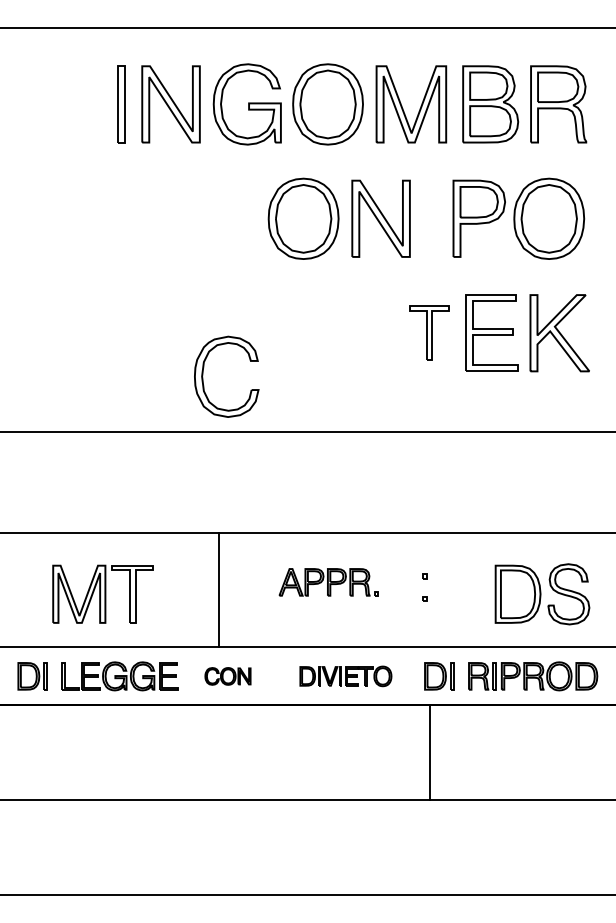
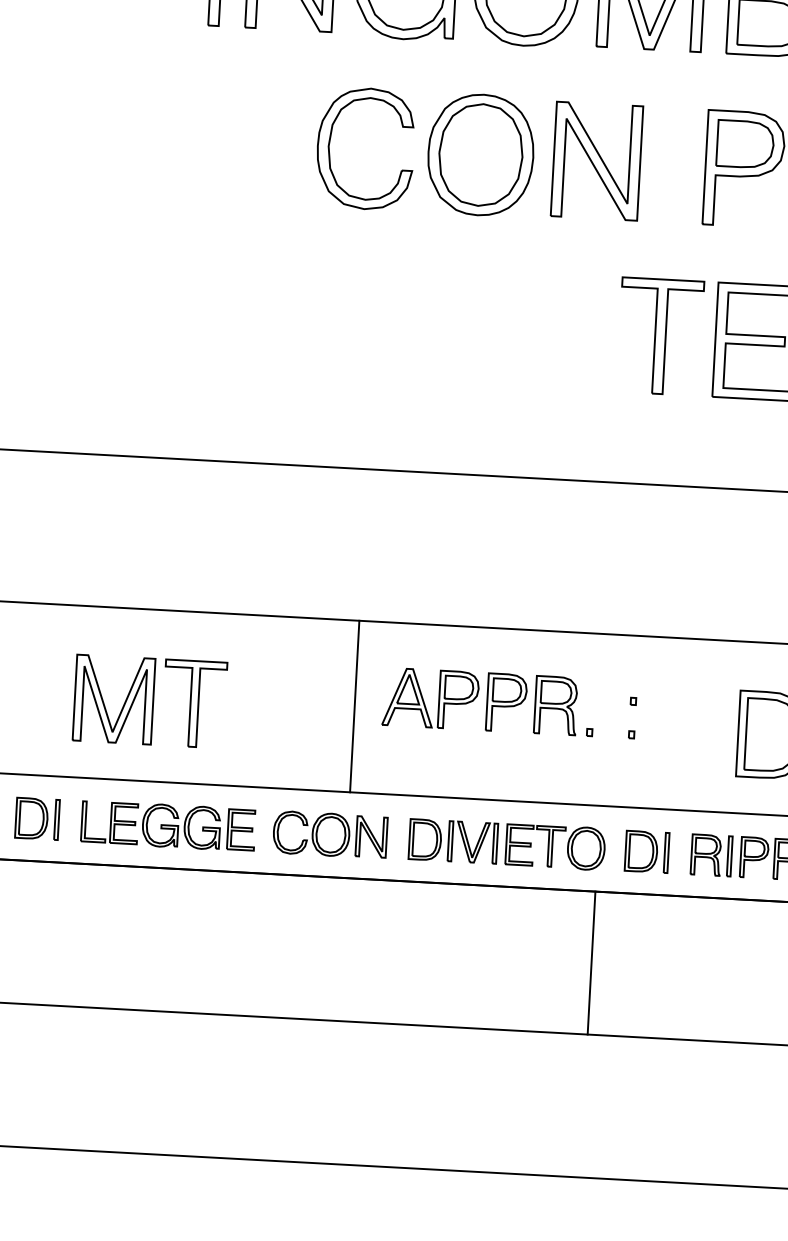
part: (429, 332) -> (660, 335), size x1.43
part: (203, 375) -> (330, 144), moved
part: (328, 582) -> (488, 702), size x1.43
line: (218, 590) -> (354, 706), moved
part: (227, 676) -> (329, 834), size x1.67
part: (345, 676) -> (506, 844), size x1.43
line: (430, 751) -> (591, 961), moved

